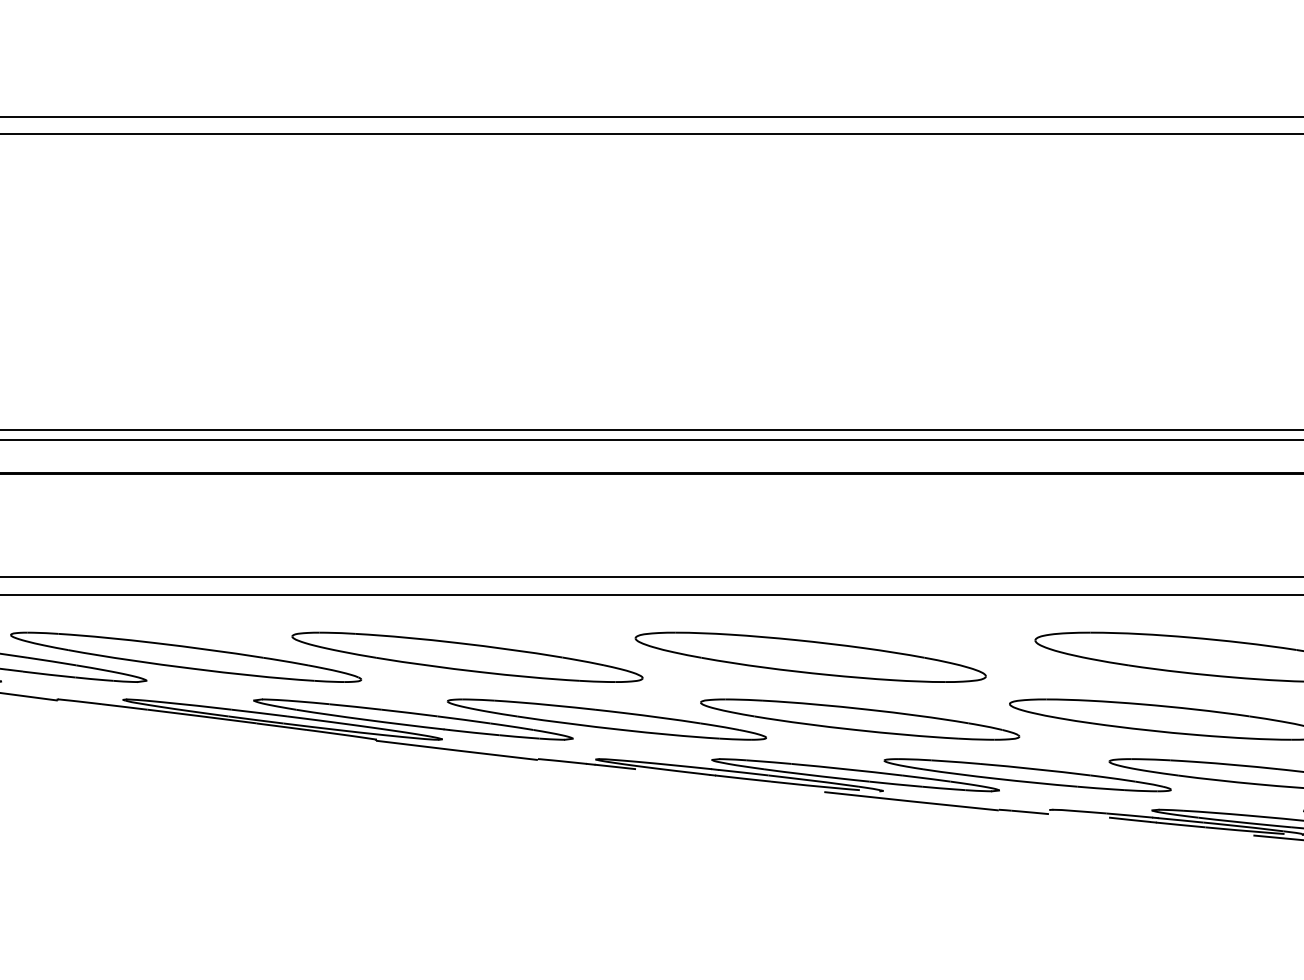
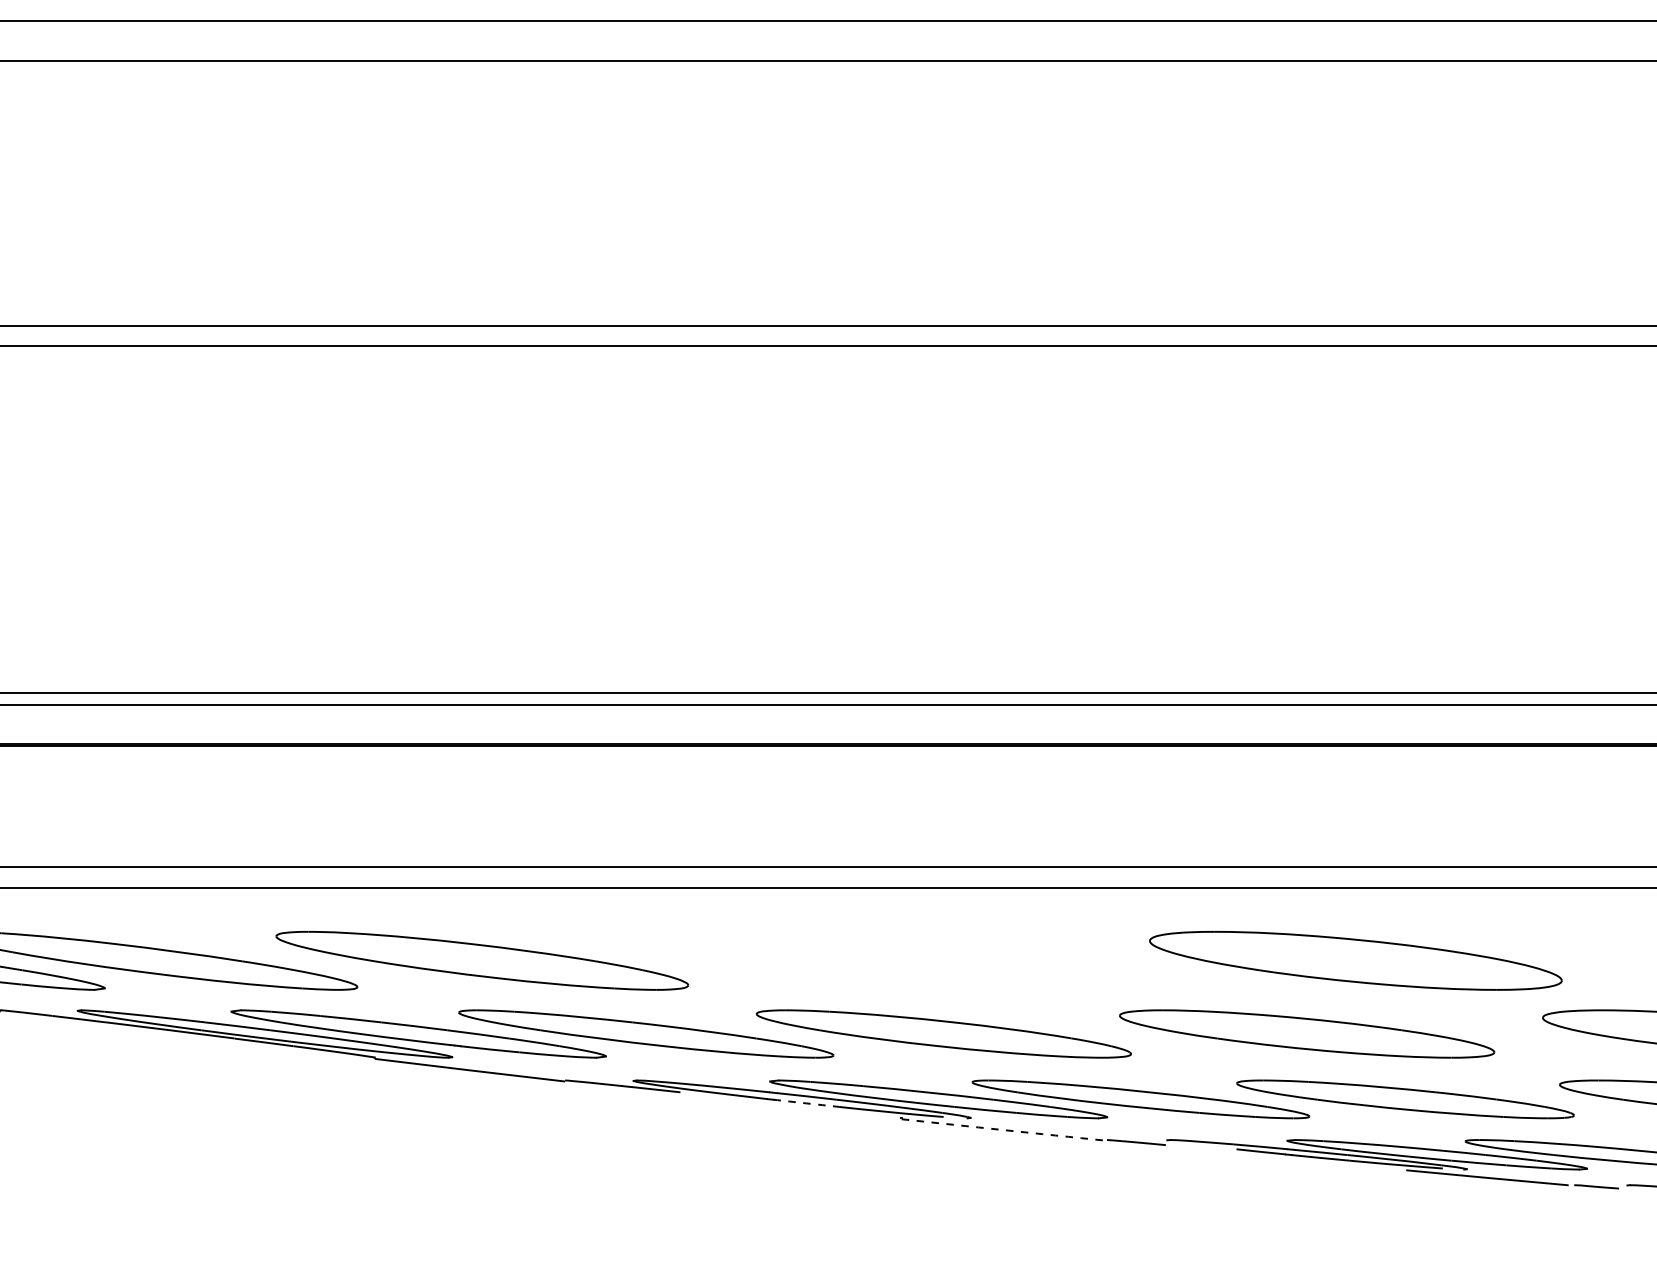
part: (810, 657) -> (885, 960), removed
arc: (743, 778) -> (806, 1103), solid -> dashed
arc: (911, 801) -> (1004, 1130), solid -> dashed

